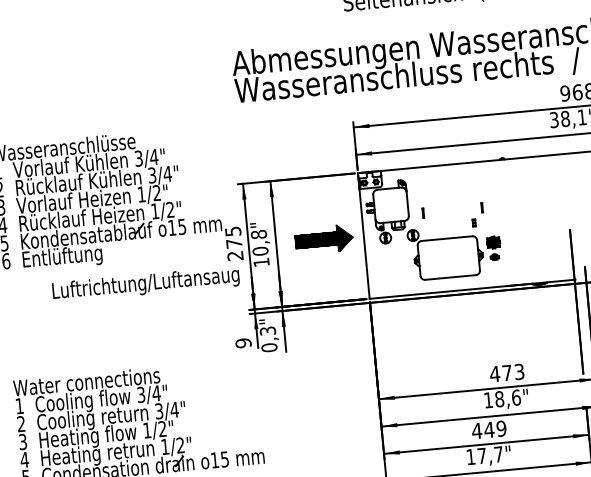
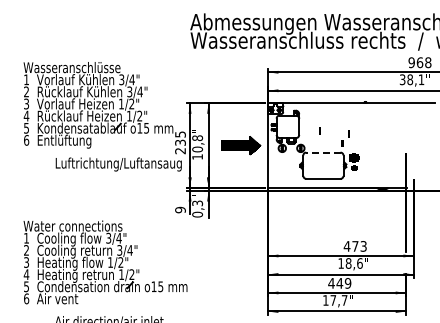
part: (422, 212) -> (319, 130), moved
line: (445, 238) -> (322, 152), solid -> dashed
text: (234, 243) -> (180, 142), 275 -> 235

